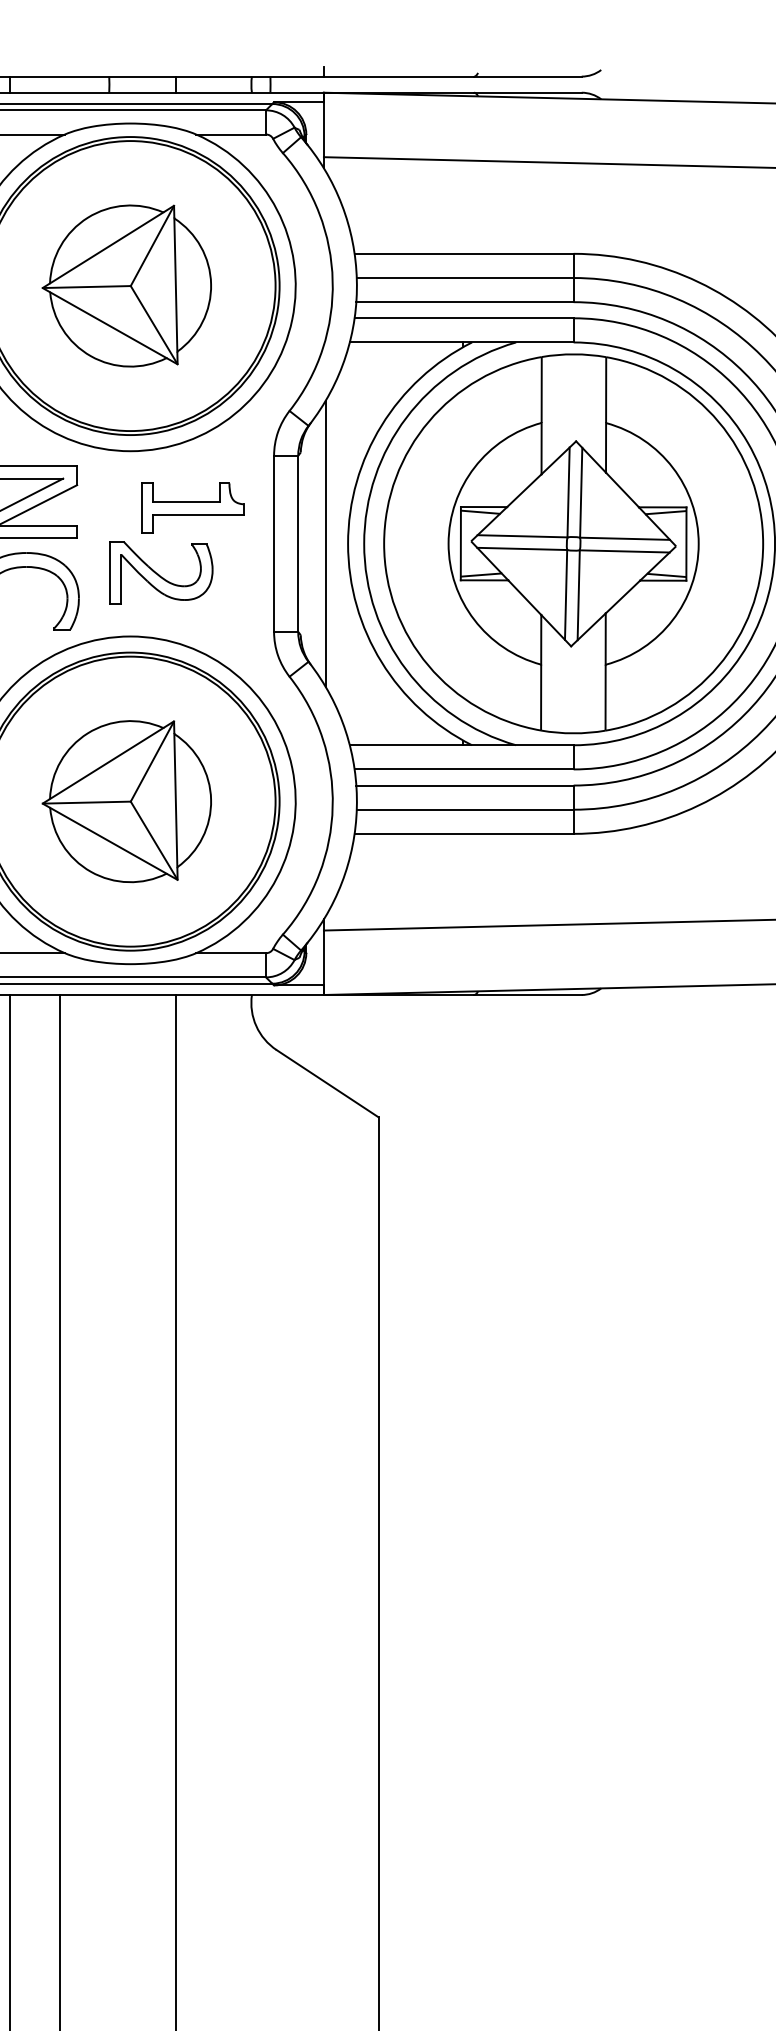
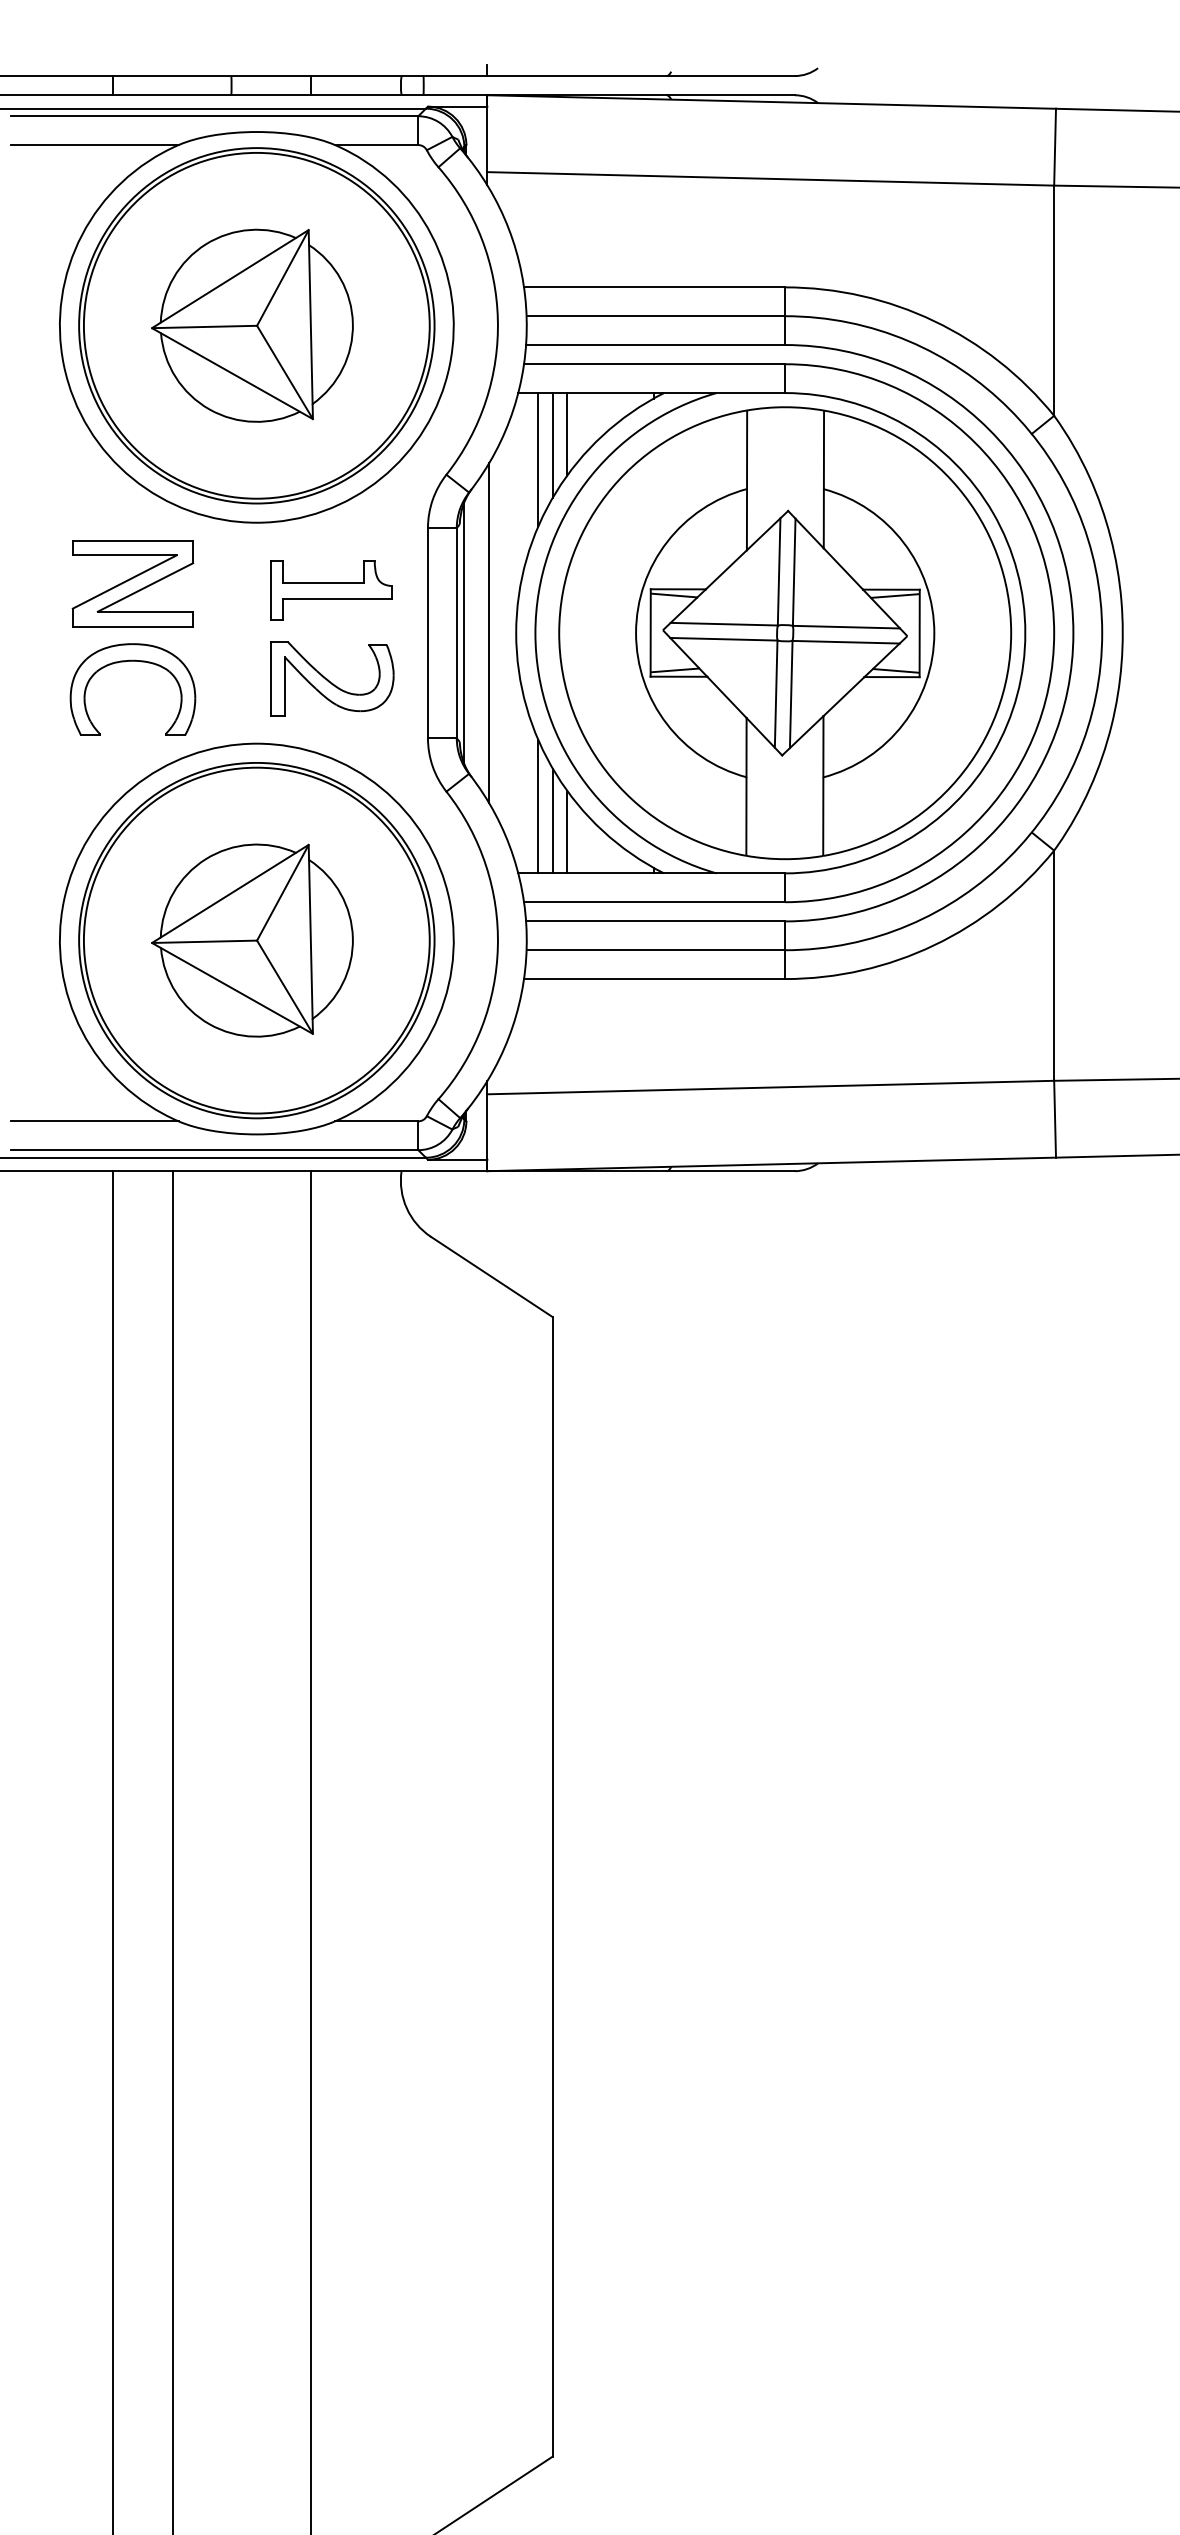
line: (391, 377) -> (567, 434), added
line: (378, 386) -> (552, 445), added
line: (366, 398) -> (538, 459), added
line: (304, 544) -> (464, 633), added
part: (161, 572) -> (332, 678), moved
line: (366, 689) -> (538, 806), added
line: (378, 700) -> (552, 820), added
line: (391, 710) -> (567, 831), added

